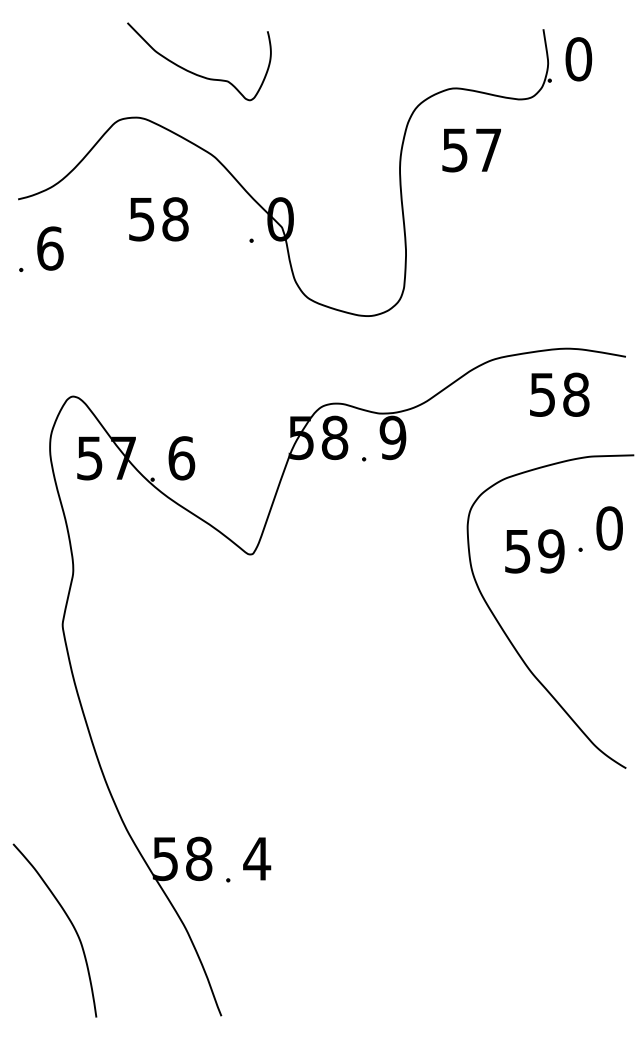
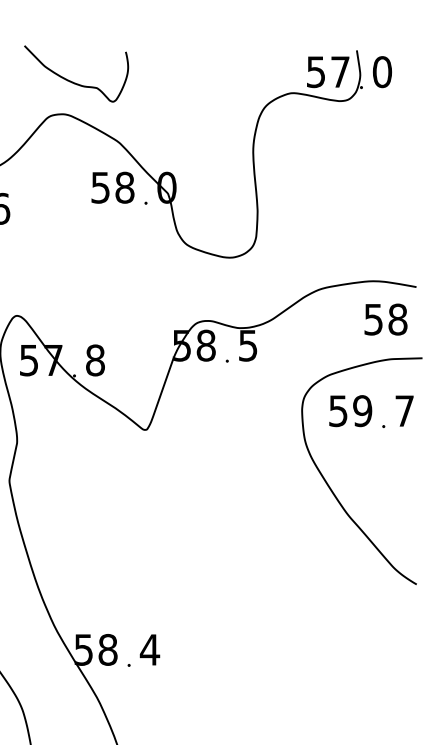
curve: (194, 72) -> (72, 81), moved
text: (471, 150) -> (328, 72), moved
text: (158, 219) -> (112, 187), moved
text: (559, 394) -> (385, 319), moved
text: (392, 437) -> (247, 345), 9 -> 5
text: (181, 458) -> (95, 360), 6 -> 8
text: (609, 528) -> (404, 411), 0 -> 7
text: (534, 551) -> (350, 411), moved

